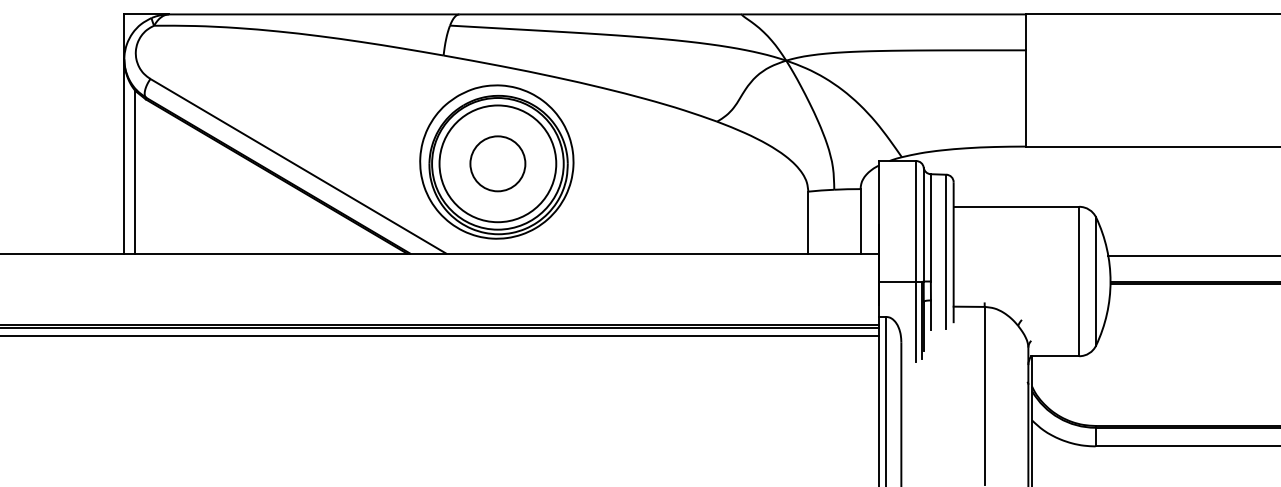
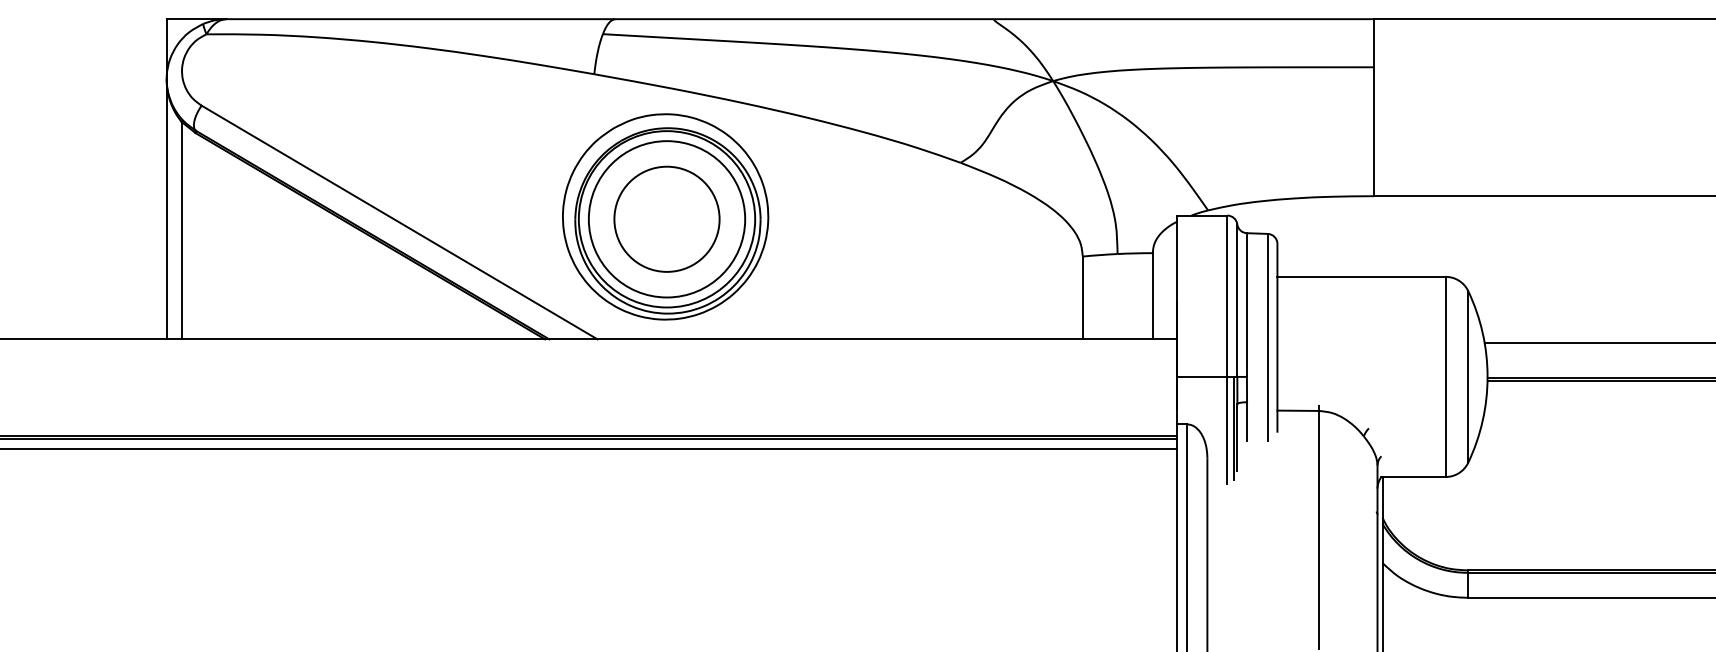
circle: (497, 163) -> (666, 218), size x1.43

